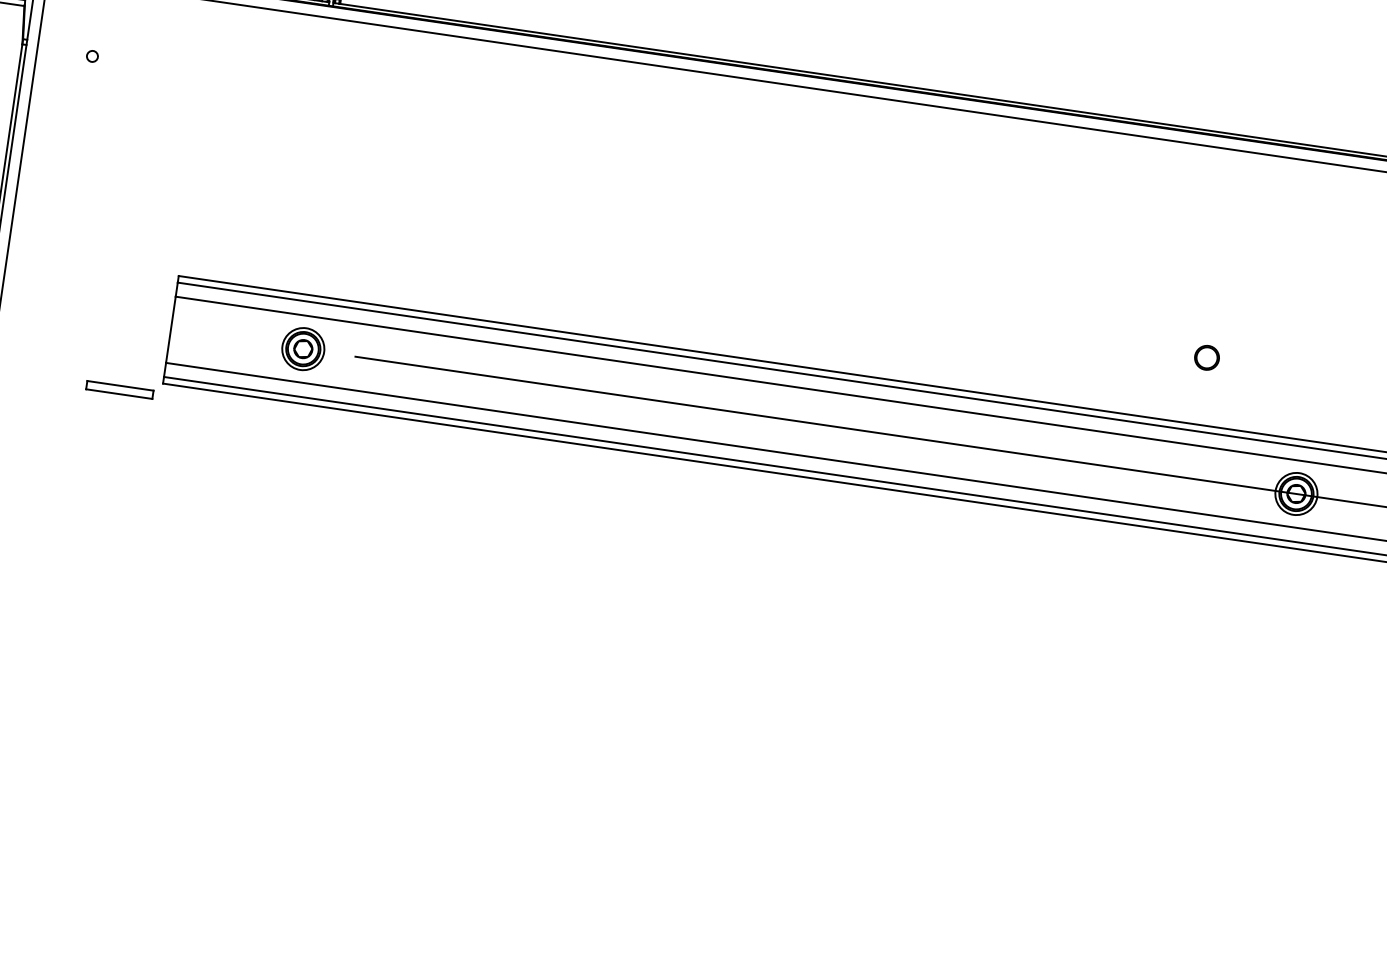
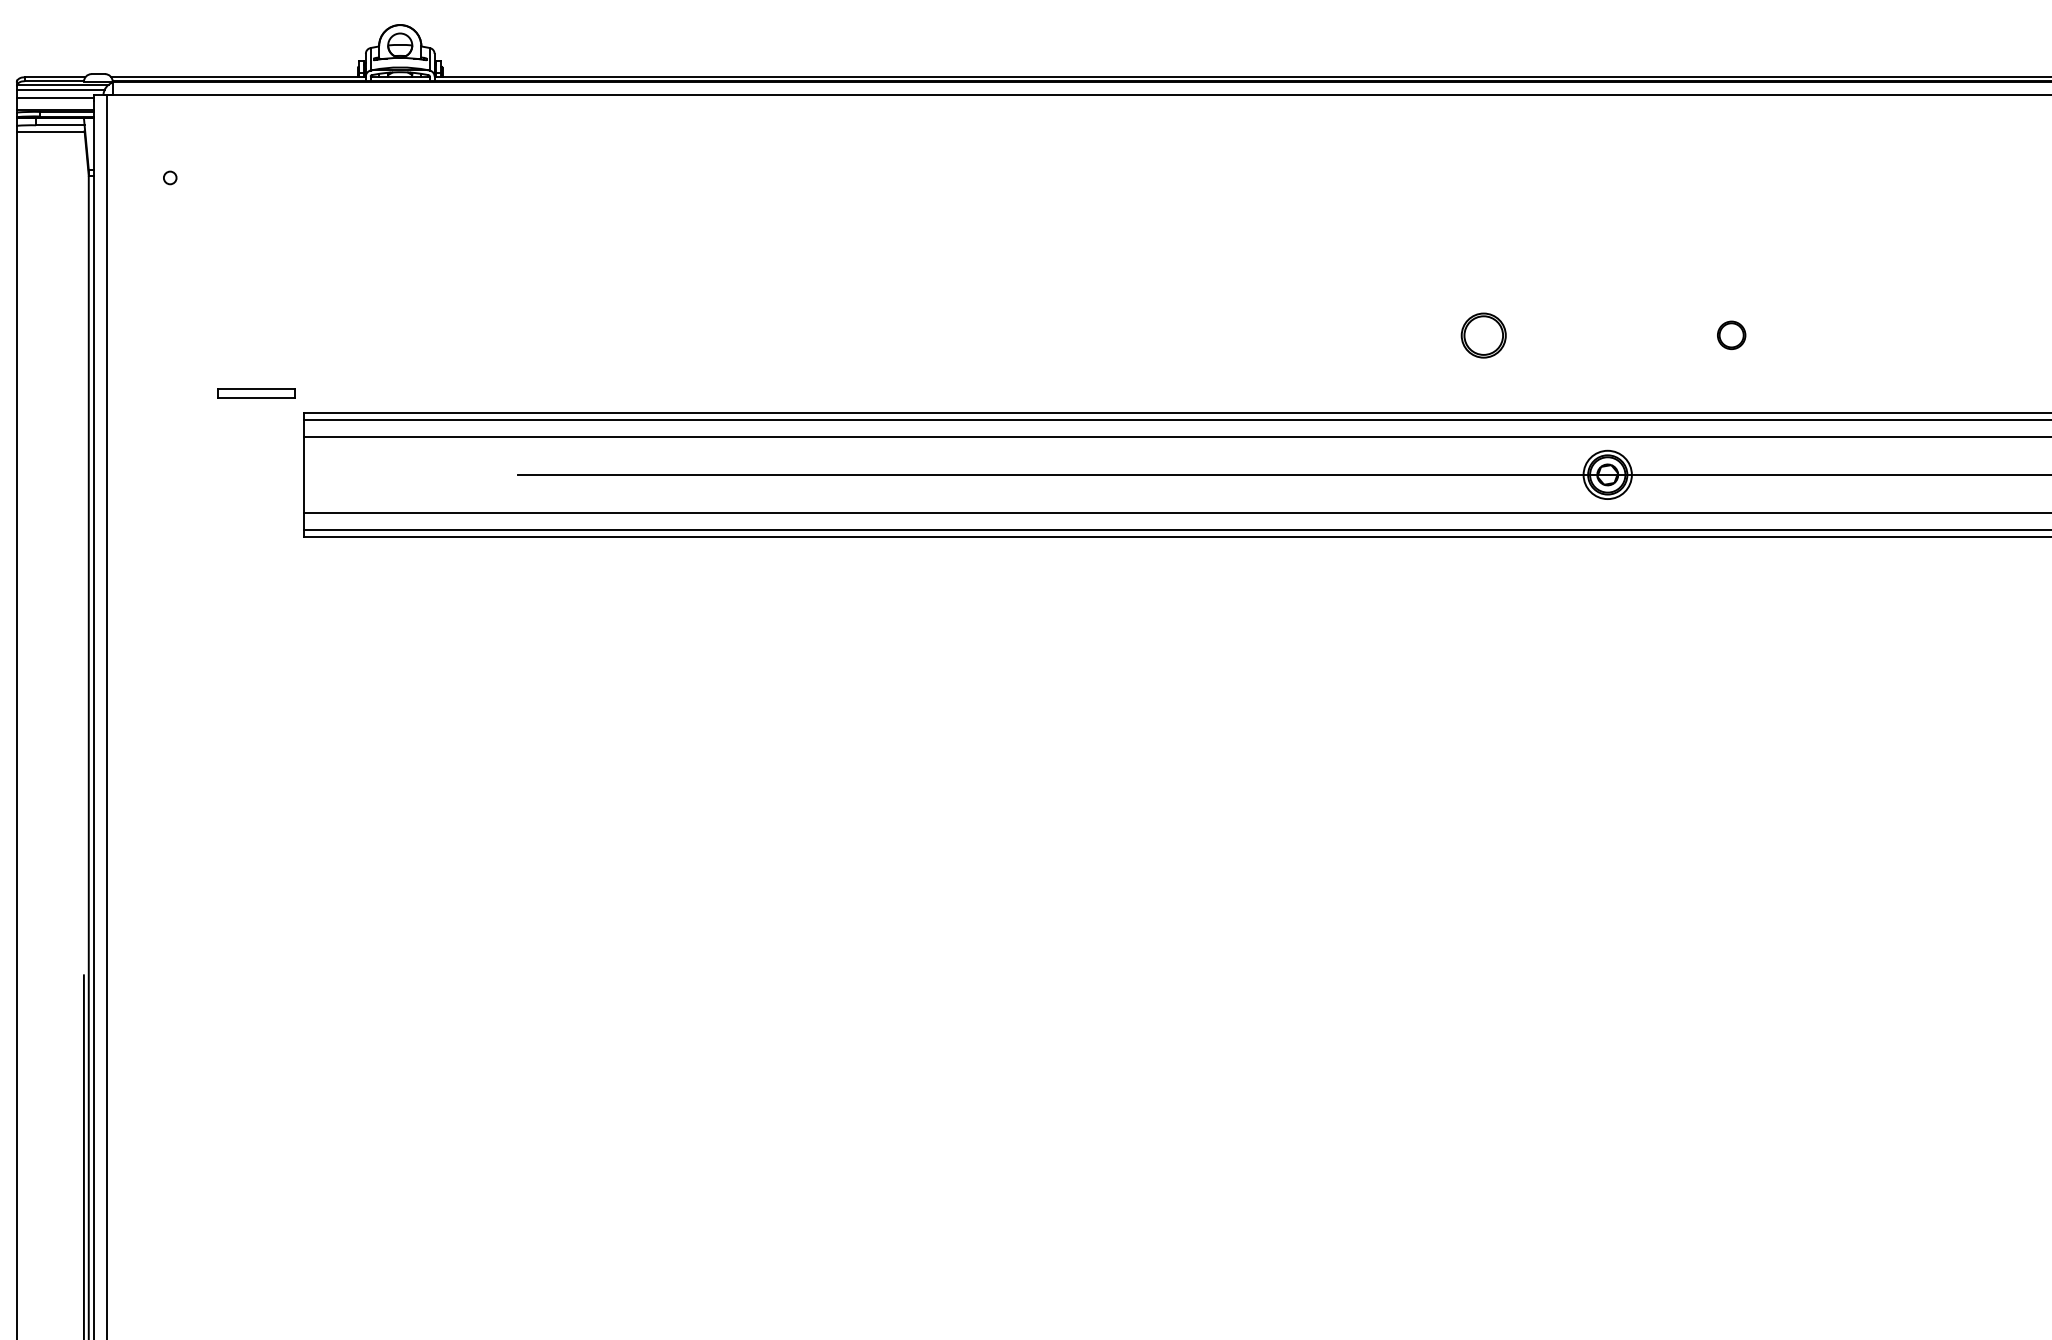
part: (303, 348) -> (457, 474), removed
part: (1206, 357) -> (1483, 334), size x1.6
part: (119, 389) -> (256, 393), moved

